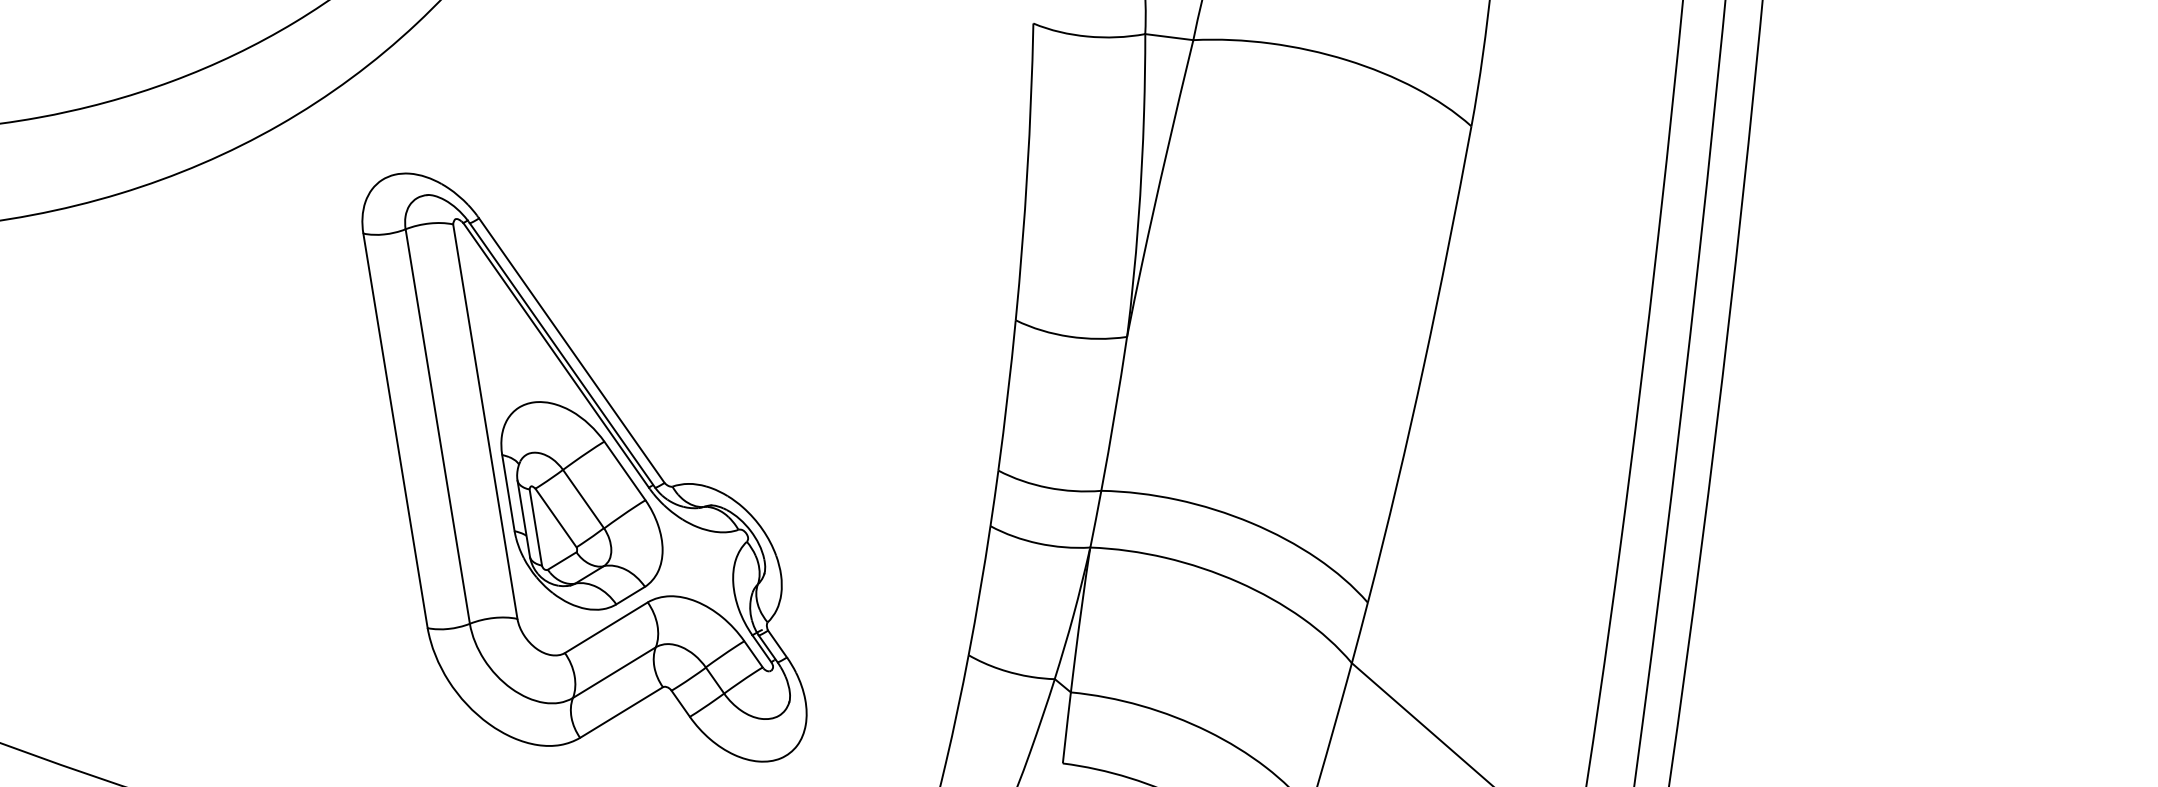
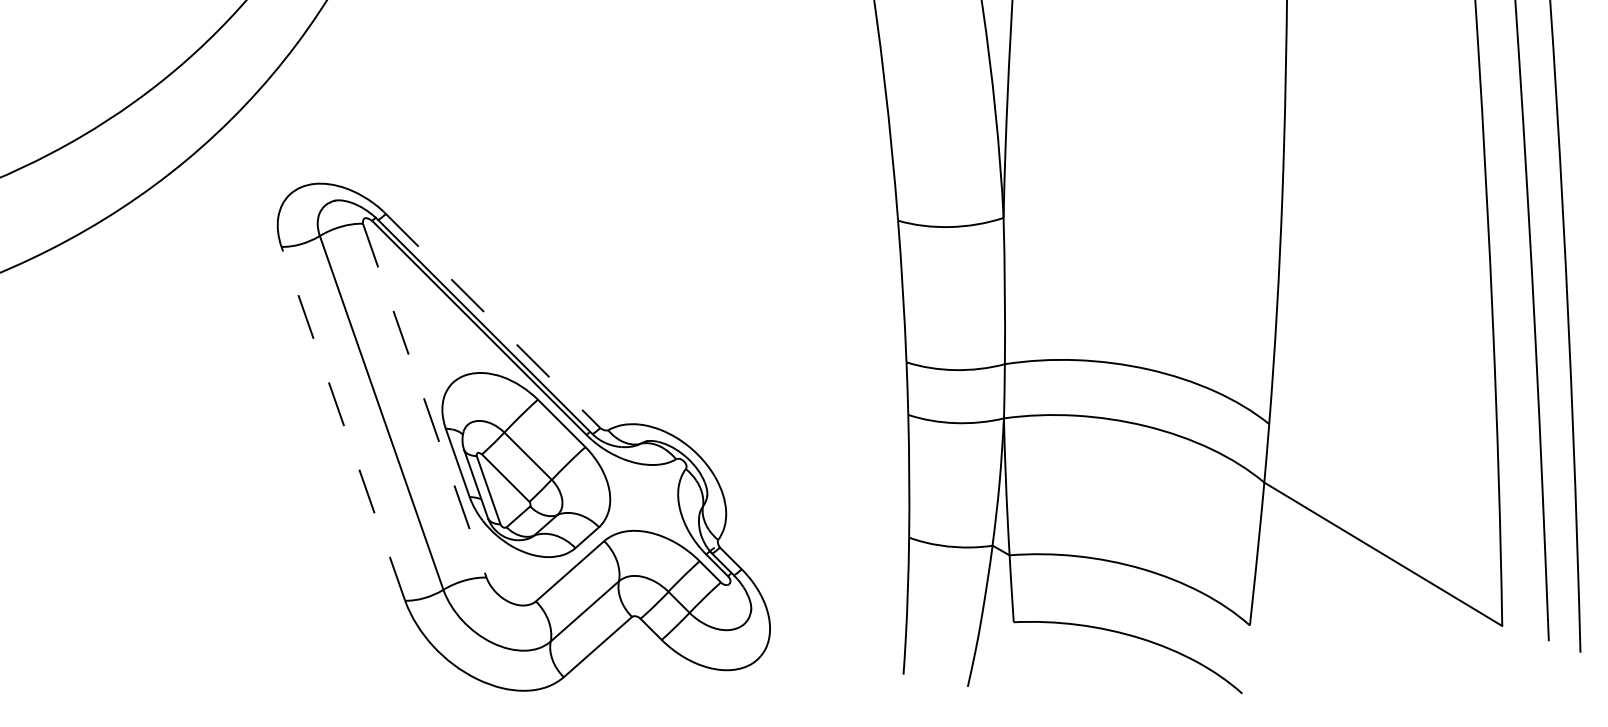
line: (571, 350) -> (492, 320), solid -> dashed
line: (485, 421) -> (424, 400), solid -> dashed
line: (395, 430) -> (343, 423), solid -> dashed

